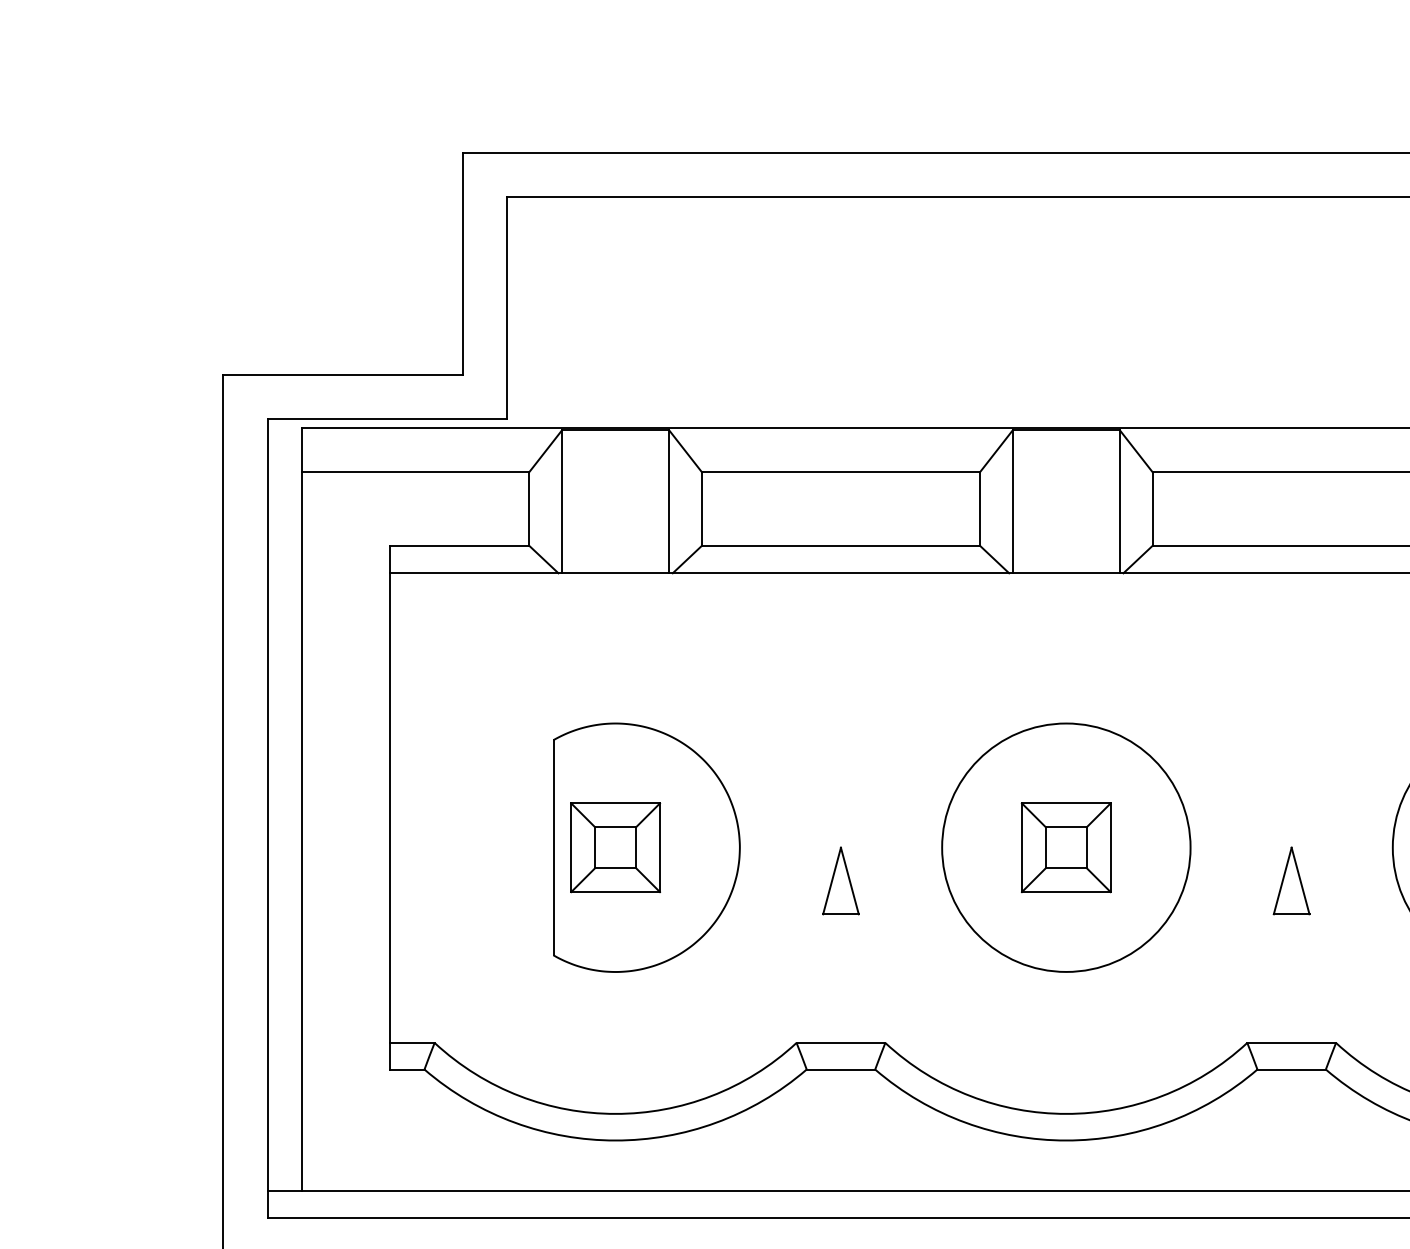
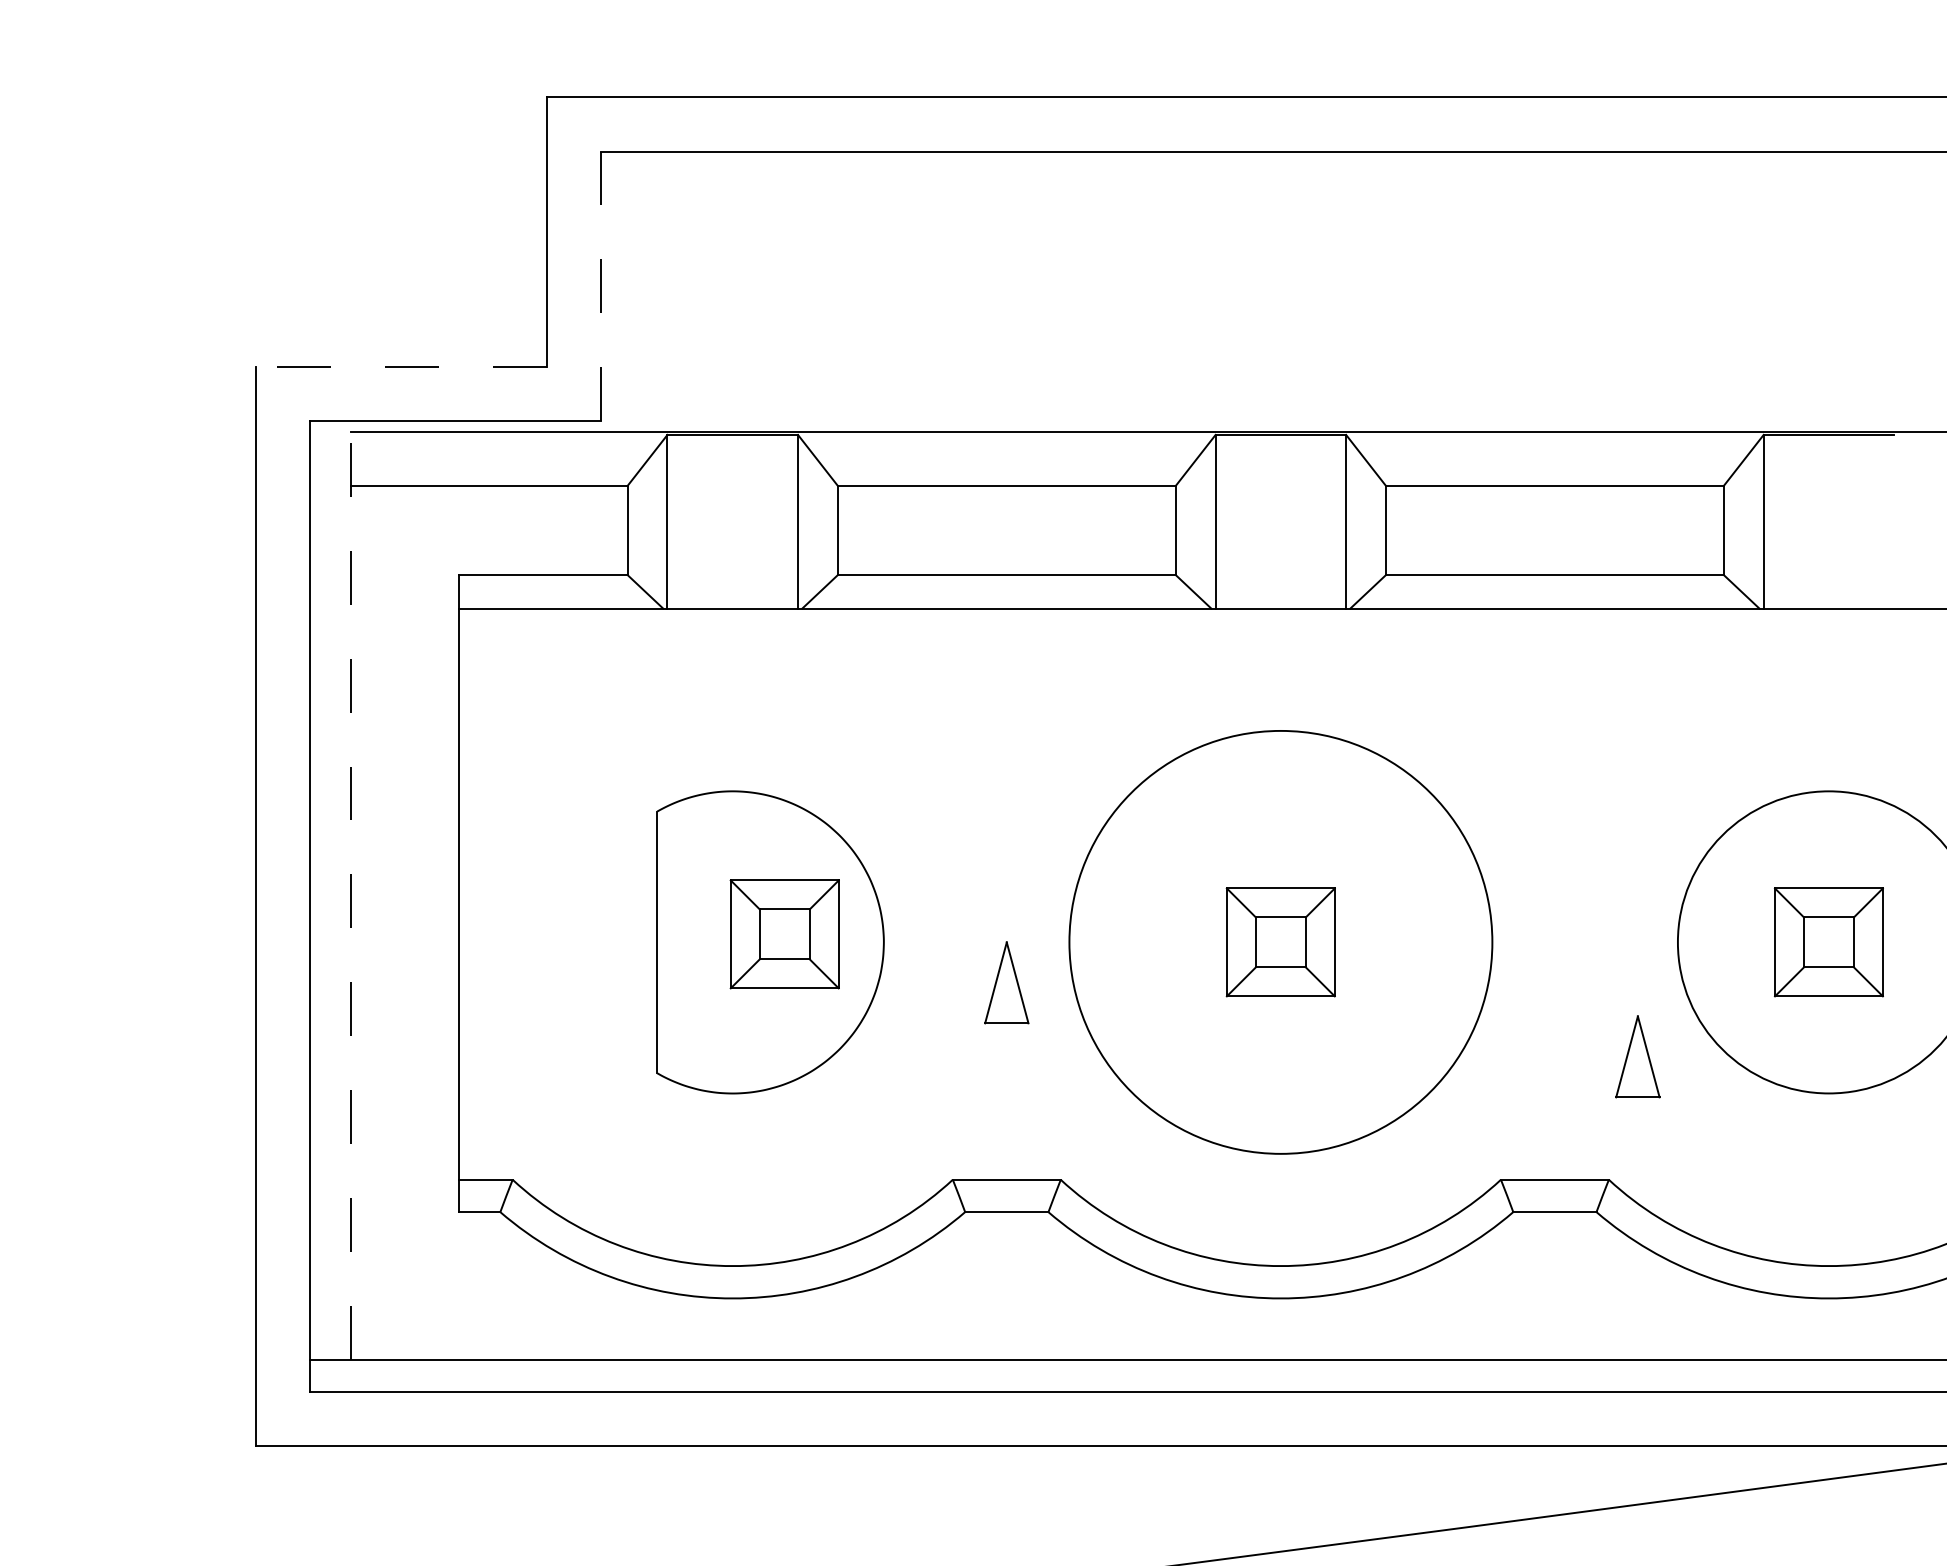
line: (507, 308) -> (601, 286), solid -> dashed
line: (343, 374) -> (401, 367), solid -> dashed
line: (301, 809) -> (350, 896), solid -> dashed
part: (615, 847) -> (784, 934), moved
circle: (1066, 847) -> (1280, 942), size x1.4
part: (1291, 880) -> (1637, 1056), moved

